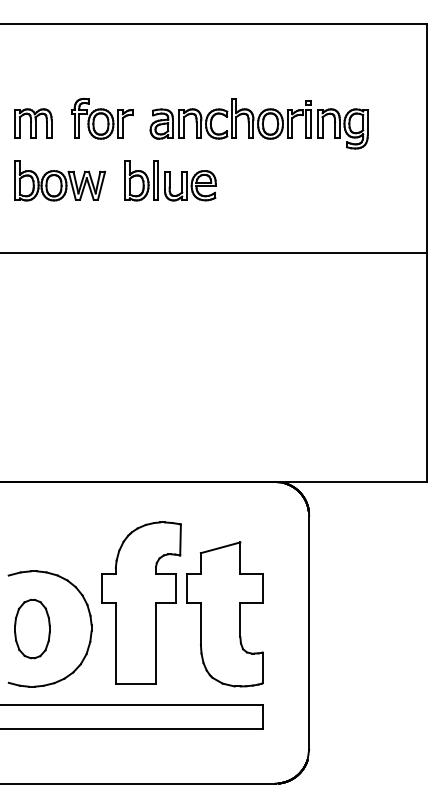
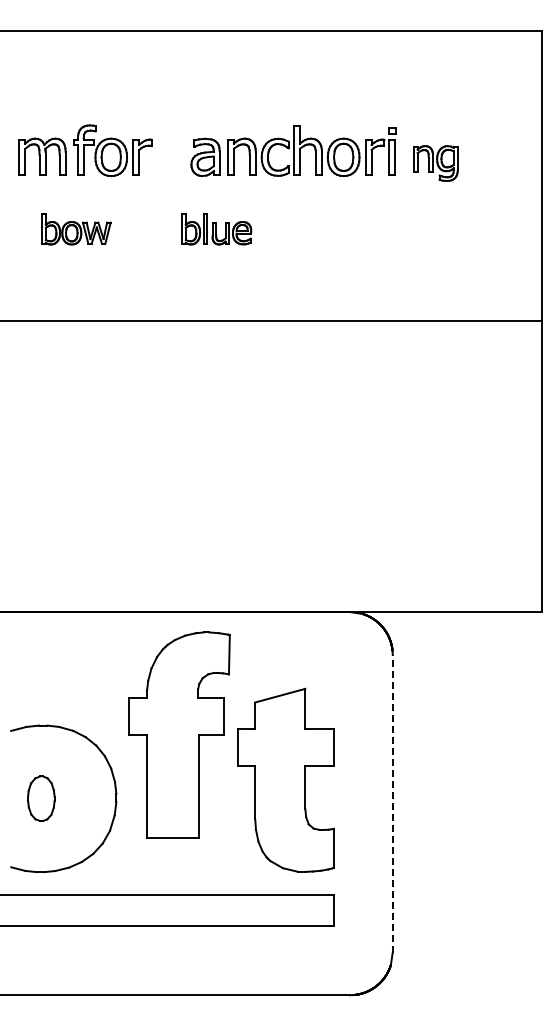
part: (101, 118) -> (112, 150), moved
part: (342, 128) -> (435, 163), size x0.7
part: (60, 180) -> (76, 229), size x0.6
part: (170, 180) -> (216, 229), size x0.6
part: (141, 602) -> (179, 734), moved
part: (32, 628) -> (41, 798), size x0.6
line: (308, 632) -> (392, 803), solid -> dashed

